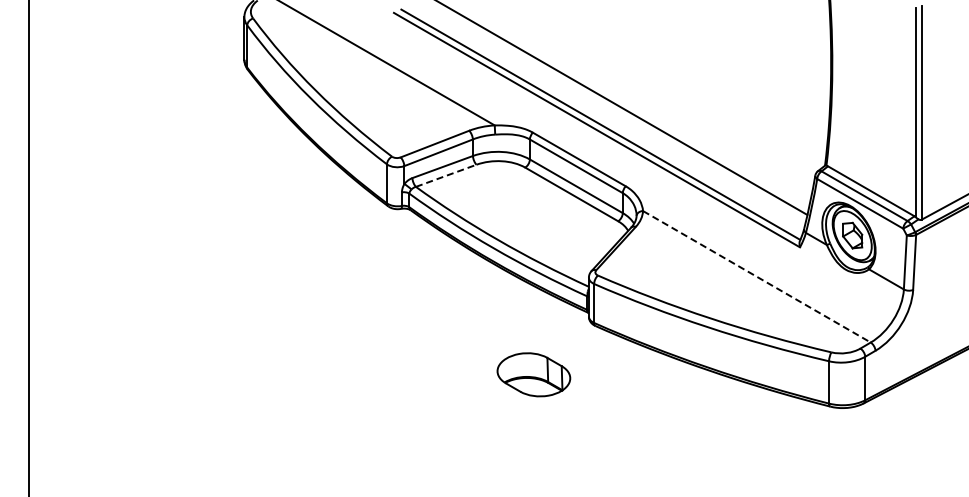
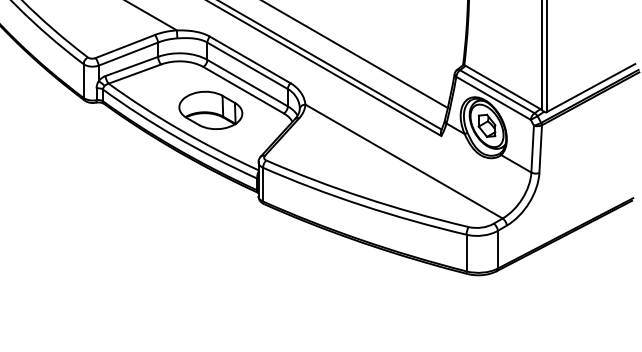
line: (446, 175) -> (135, 73), dashed -> solid
line: (757, 277) -> (404, 162), dashed -> solid
part: (533, 374) -> (210, 110), moved

